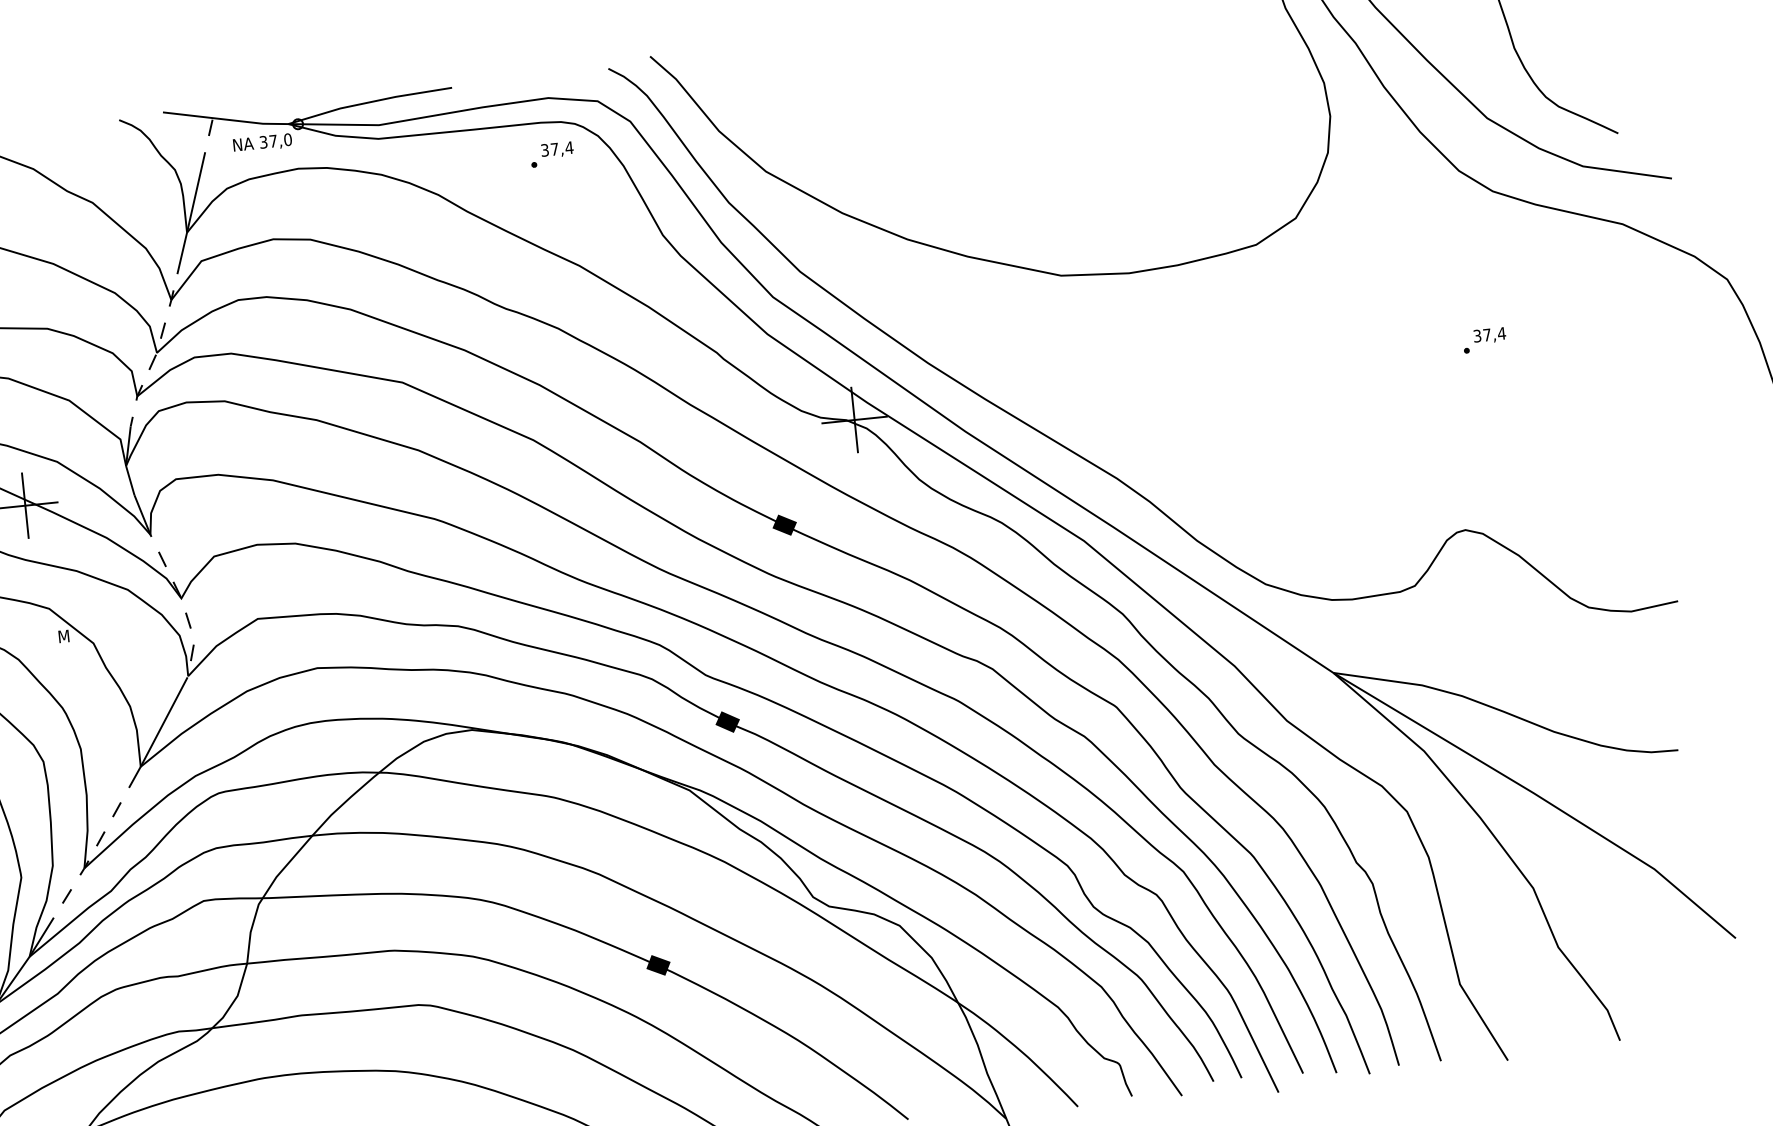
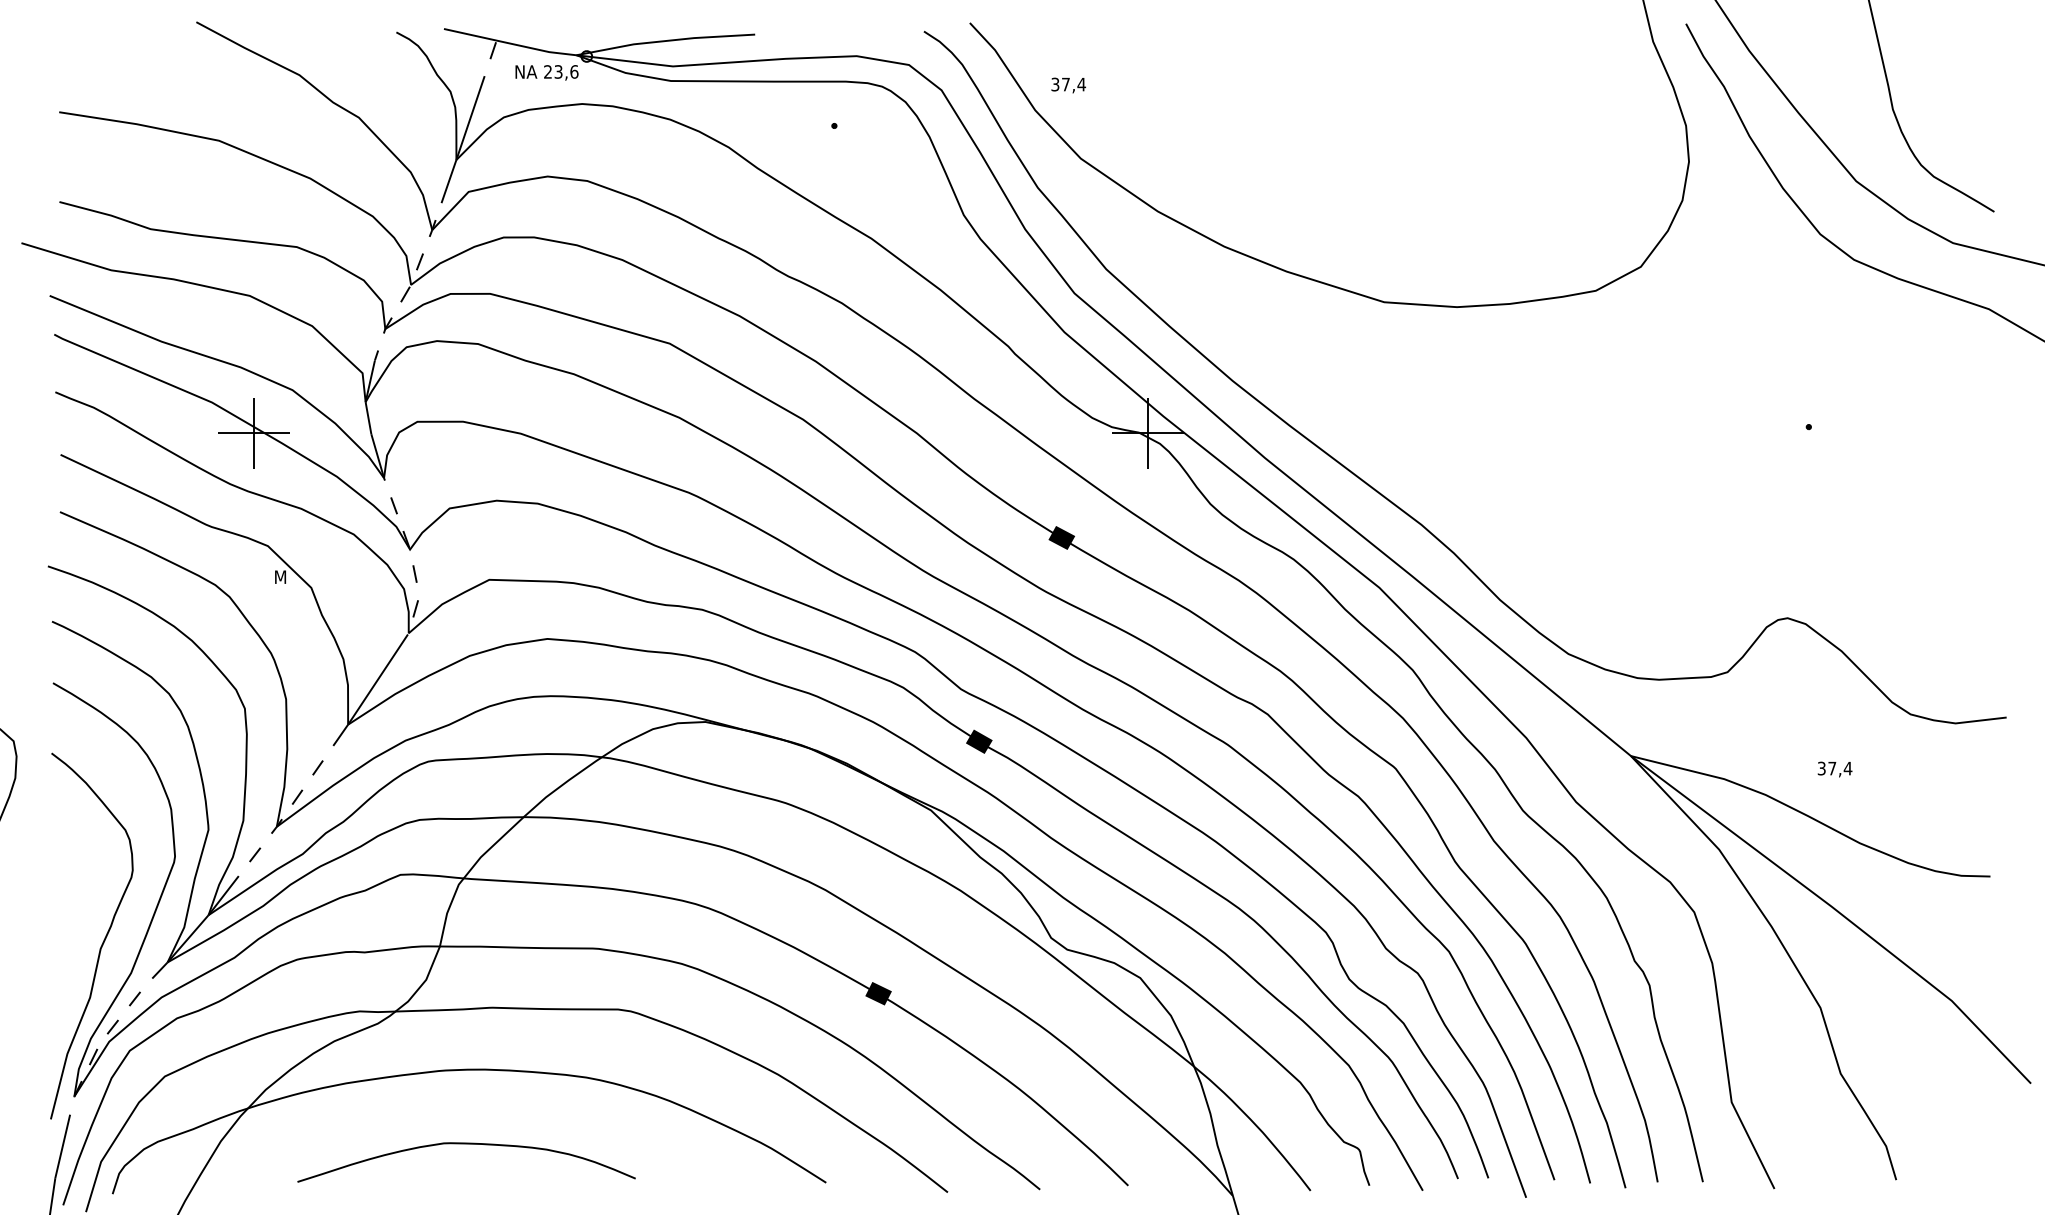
text: (276, 140) -> (561, 71), 37,0 -> 23,6
text: (557, 149) -> (1068, 85), moved
text: (1489, 335) -> (1834, 769), moved

